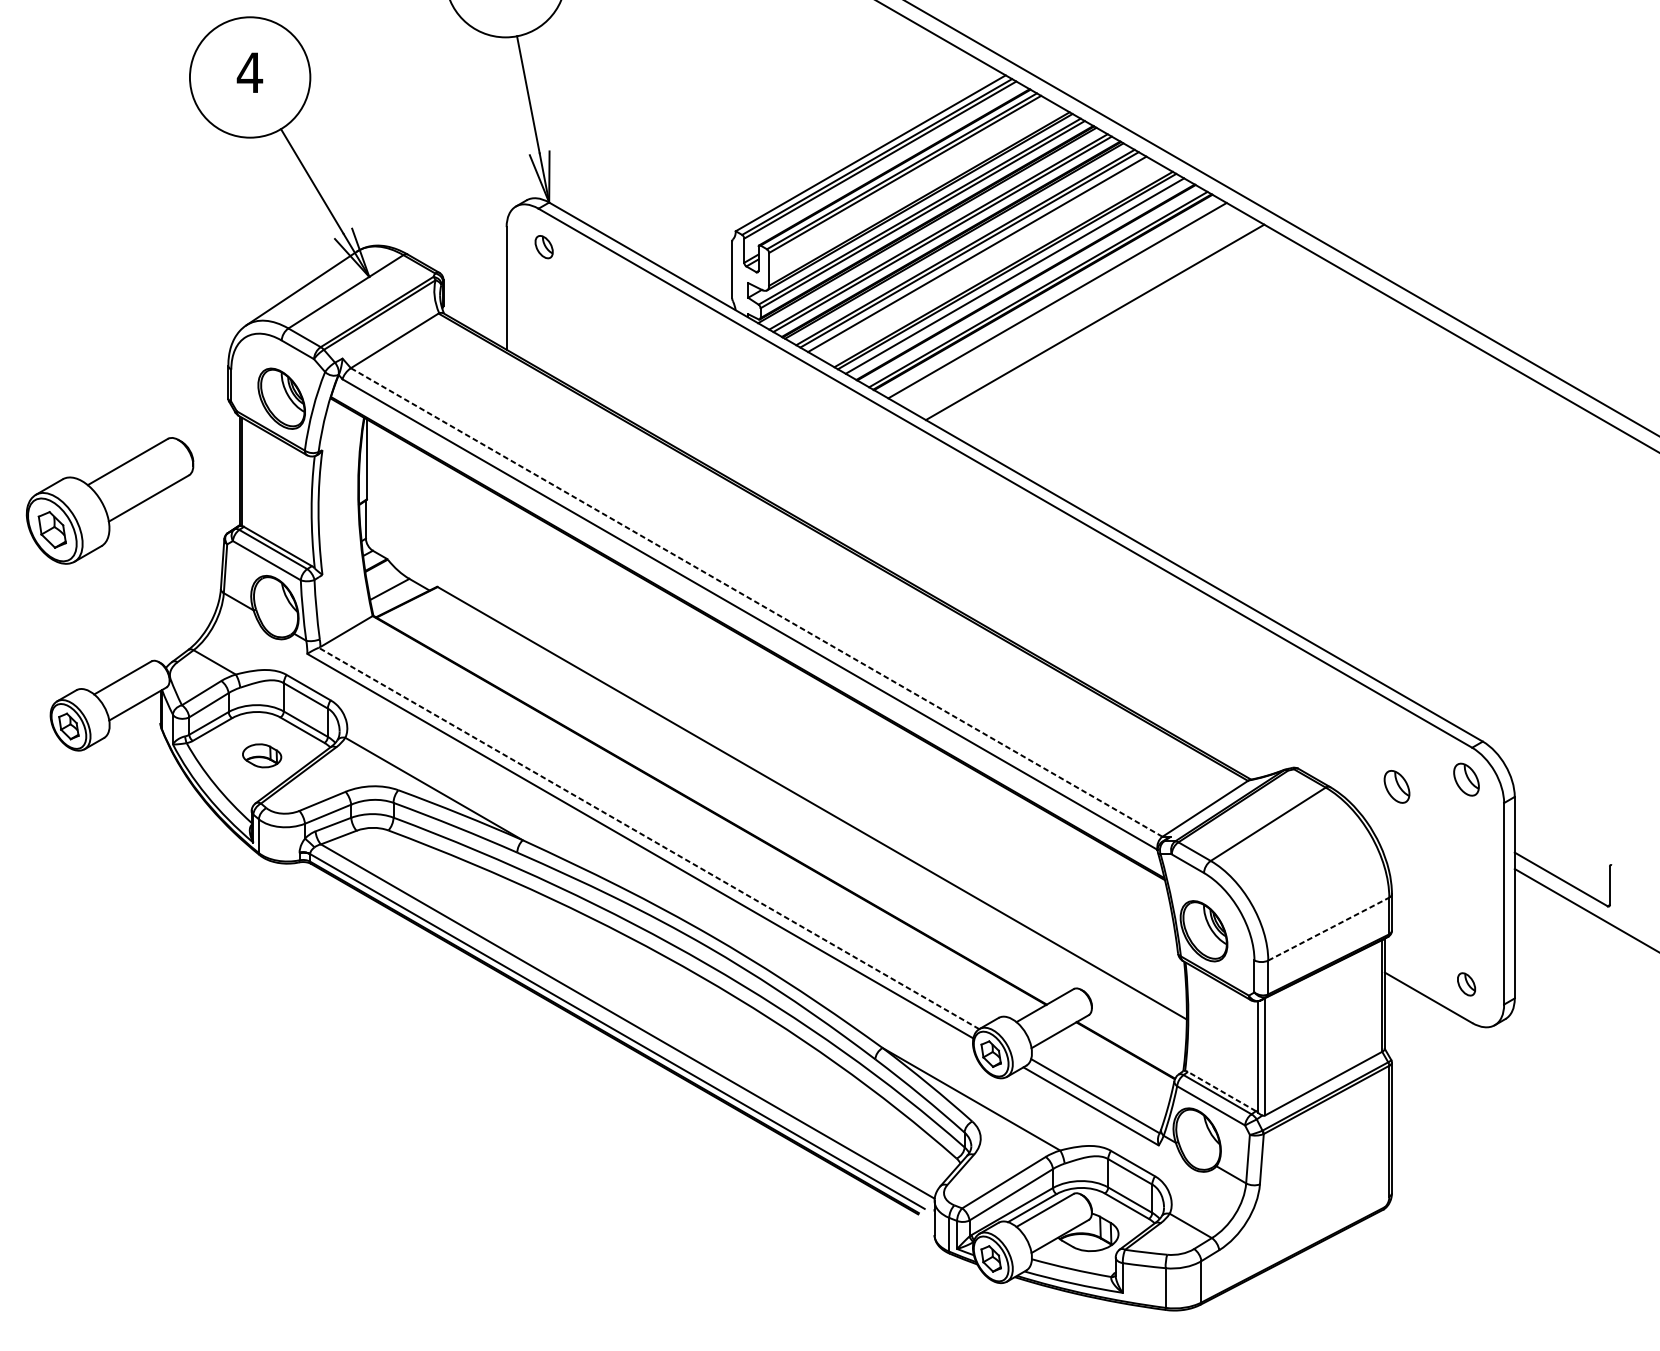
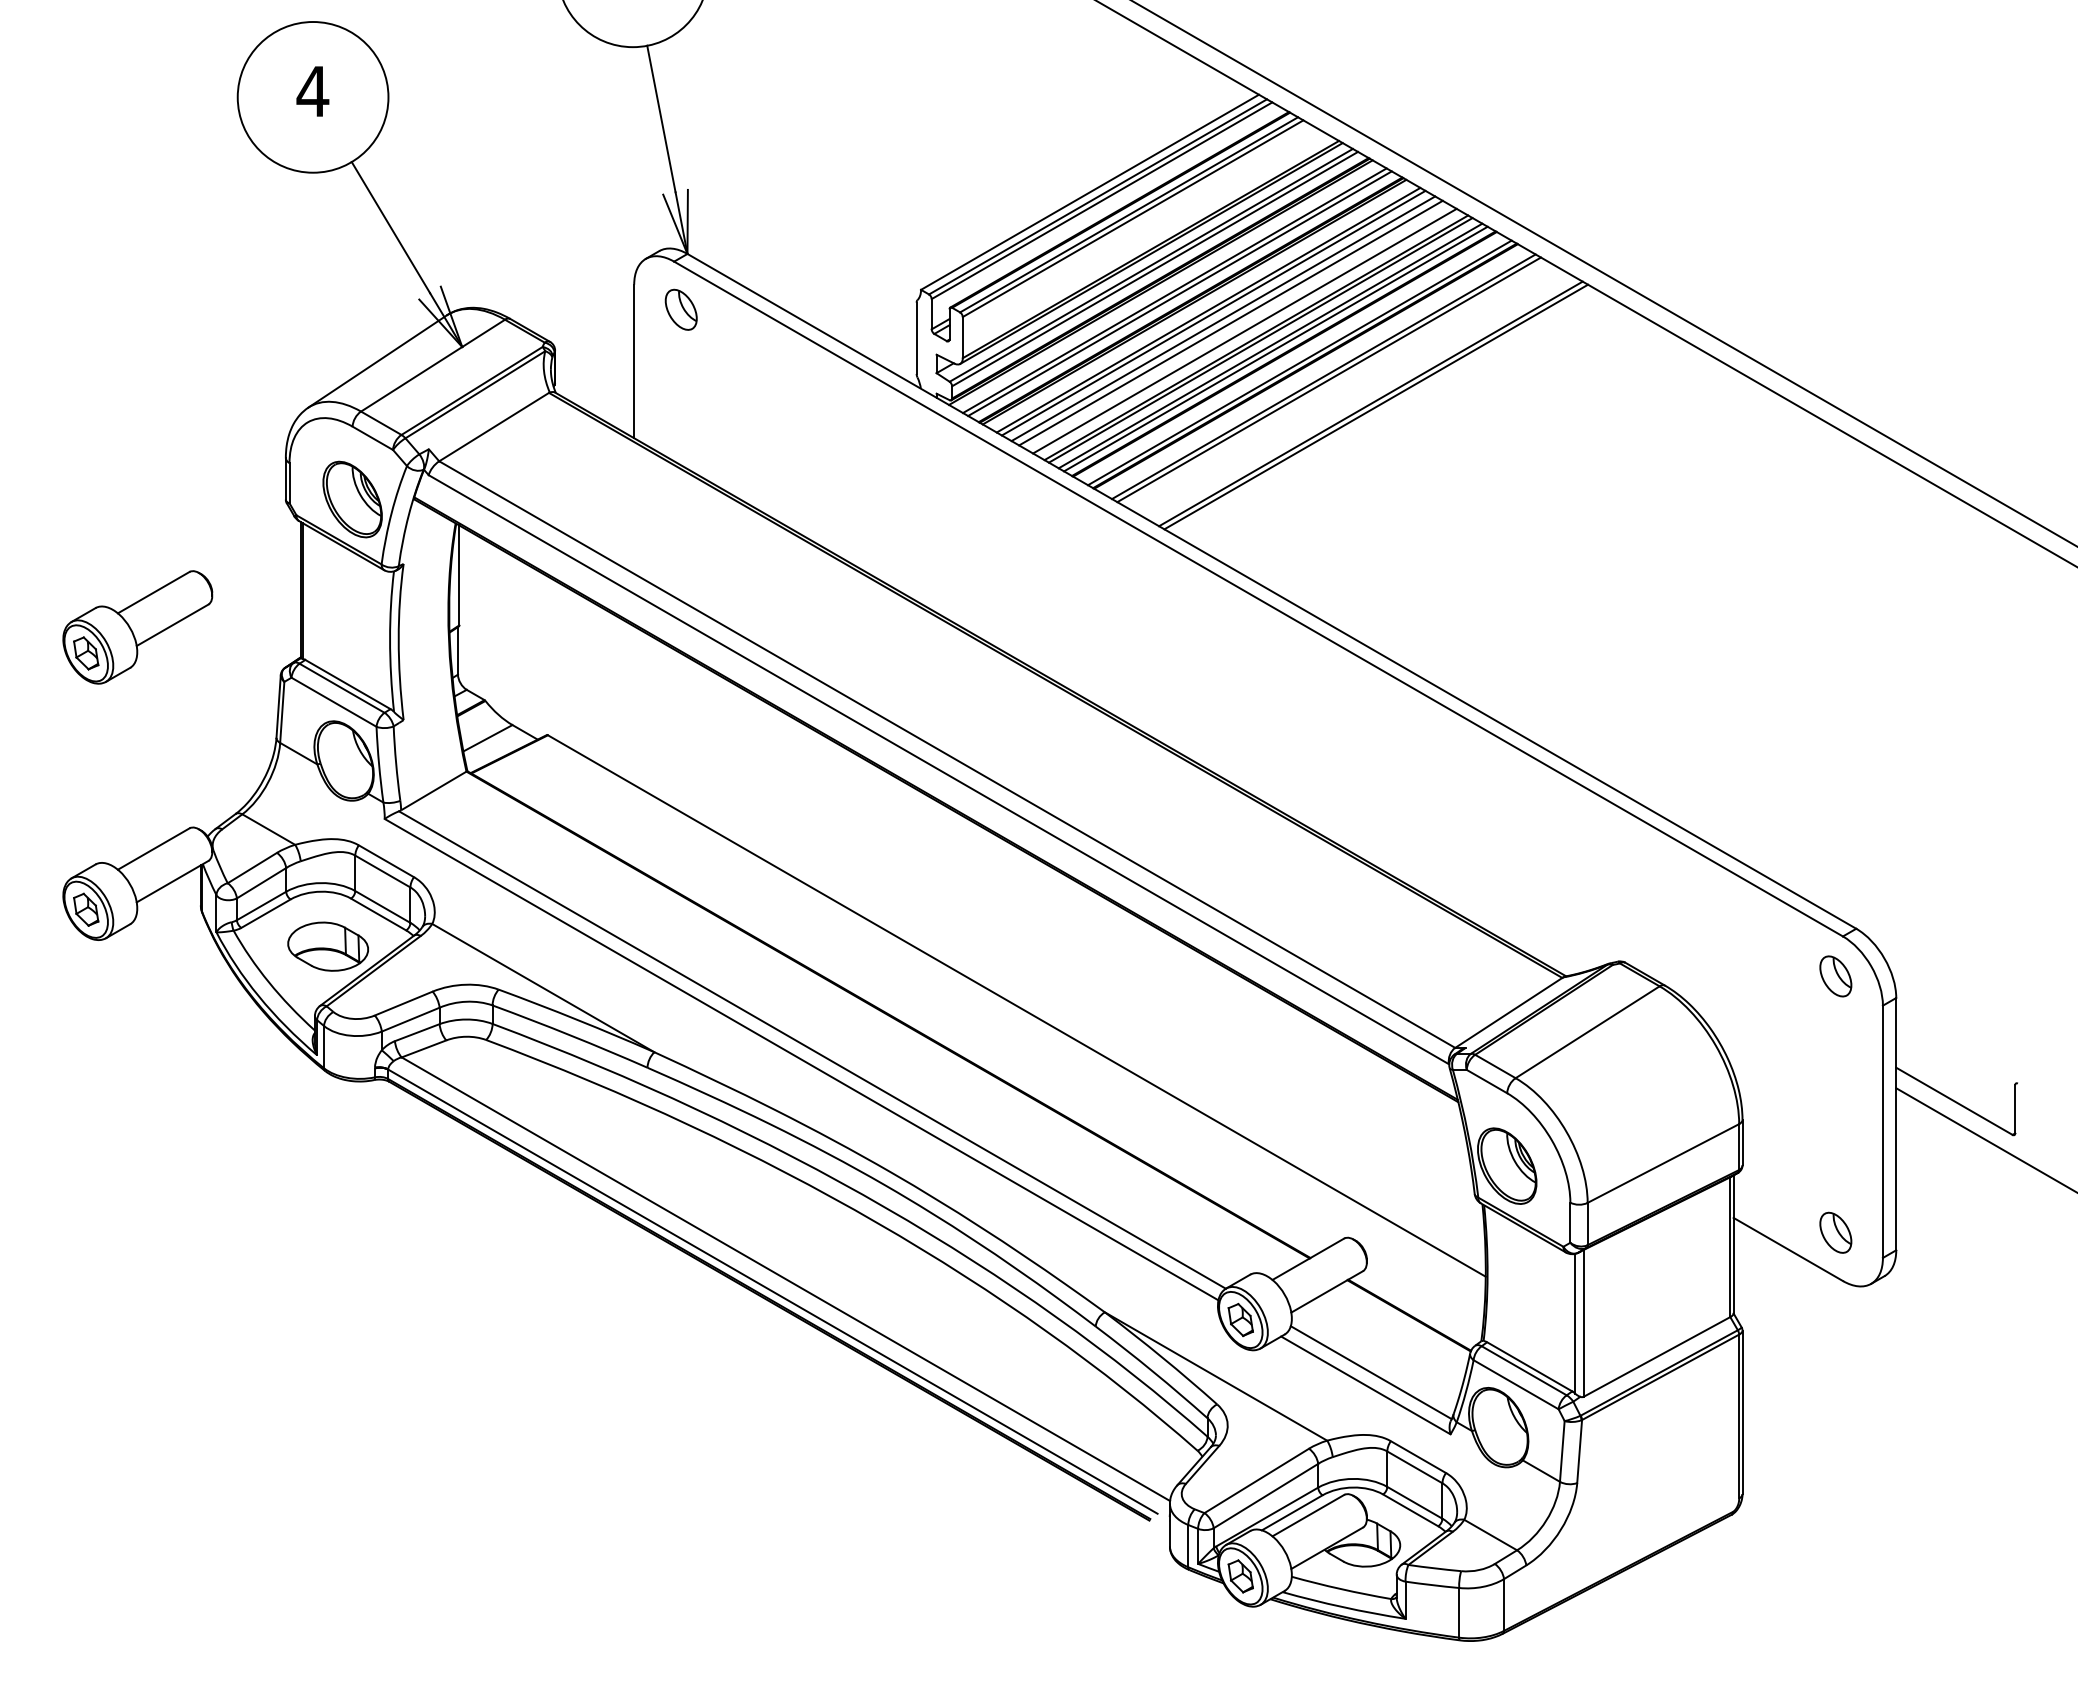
part: (543, 246) -> (680, 309), size x1.43
line: (982, 257) -> (1230, 322), added
line: (994, 263) -> (1244, 330), added
line: (1018, 278) -> (1275, 348), added
line: (1062, 302) -> (1329, 379), added
line: (1099, 324) -> (1376, 406), added
part: (109, 500) -> (137, 627), size x0.71
line: (756, 602) -> (947, 754), dashed -> solid
part: (261, 755) -> (327, 946), size x1.67
part: (1396, 786) -> (1748, 985), removed
line: (649, 838) -> (812, 1049), dashed -> solid
line: (1328, 929) -> (1663, 1163), dashed -> solid
part: (1466, 984) -> (1835, 1232), size x1.43
line: (1221, 1091) -> (1529, 1366), dashed -> solid

